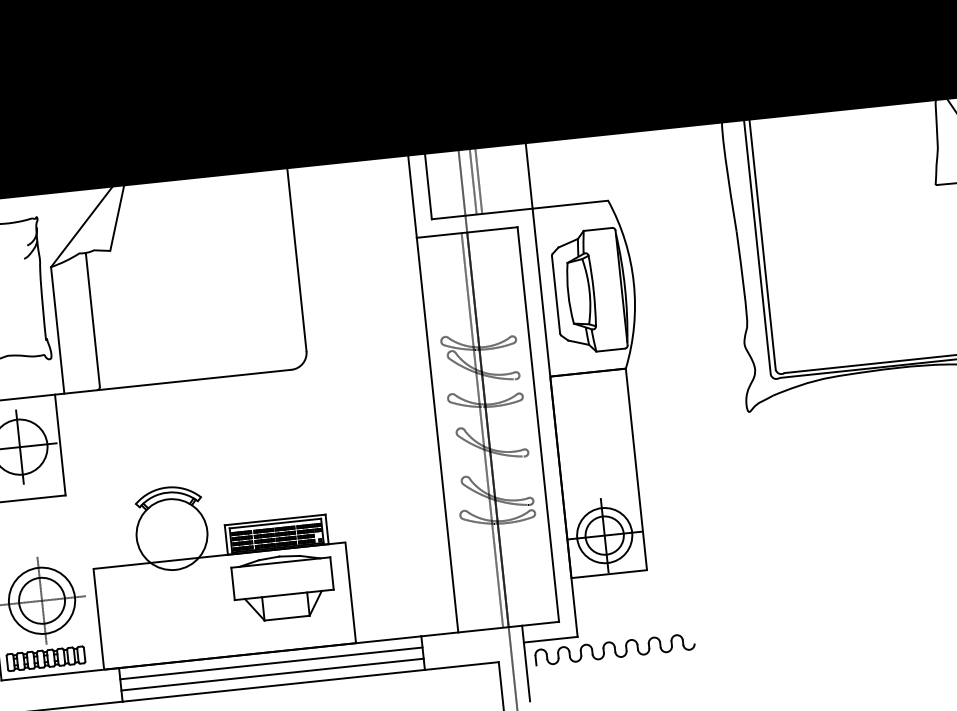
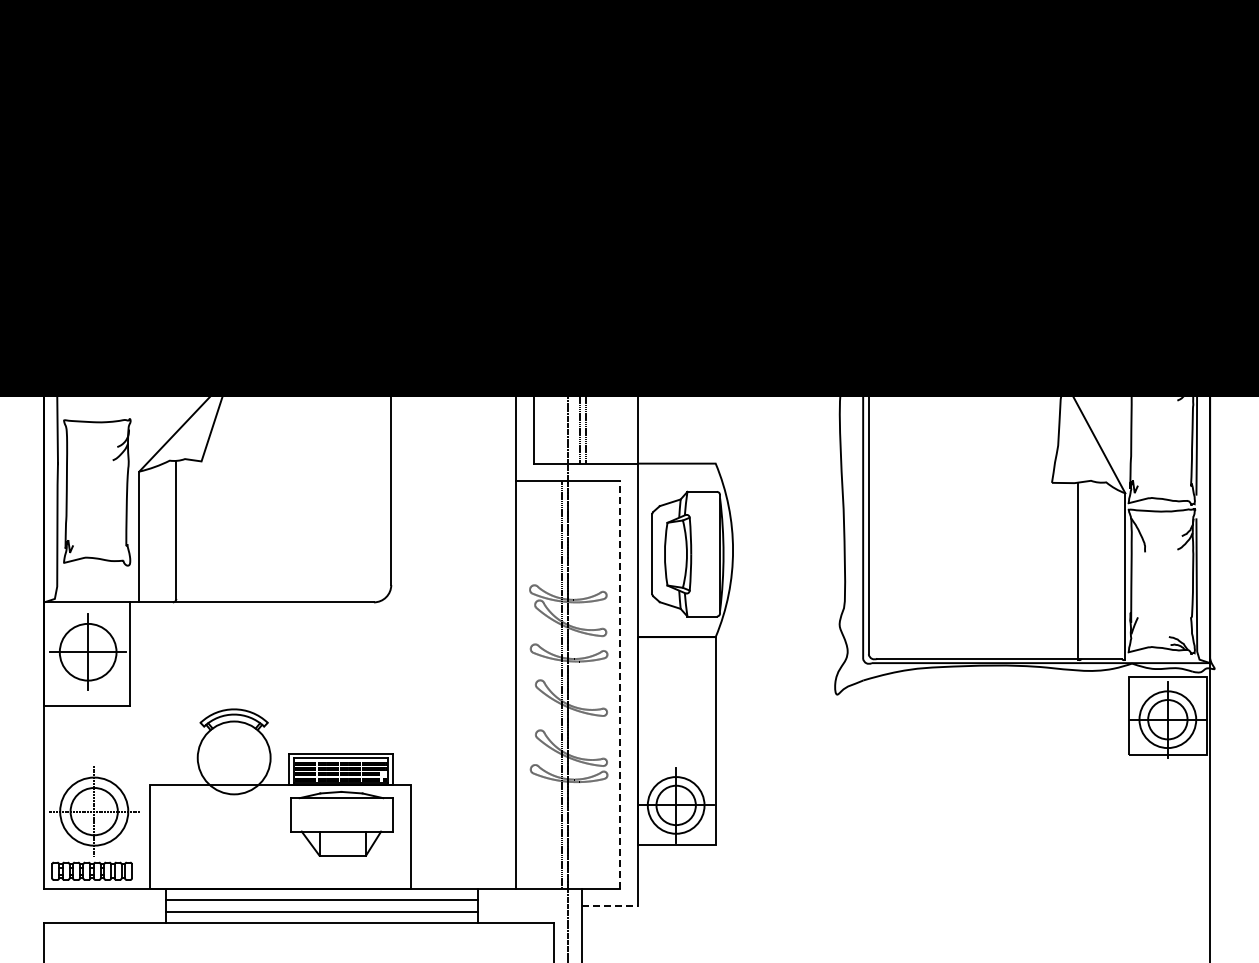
line: (538, 424) -> (620, 684), solid -> dashed
line: (550, 640) -> (609, 906), solid -> dashed
part: (615, 650) -> (674, 923), removed

